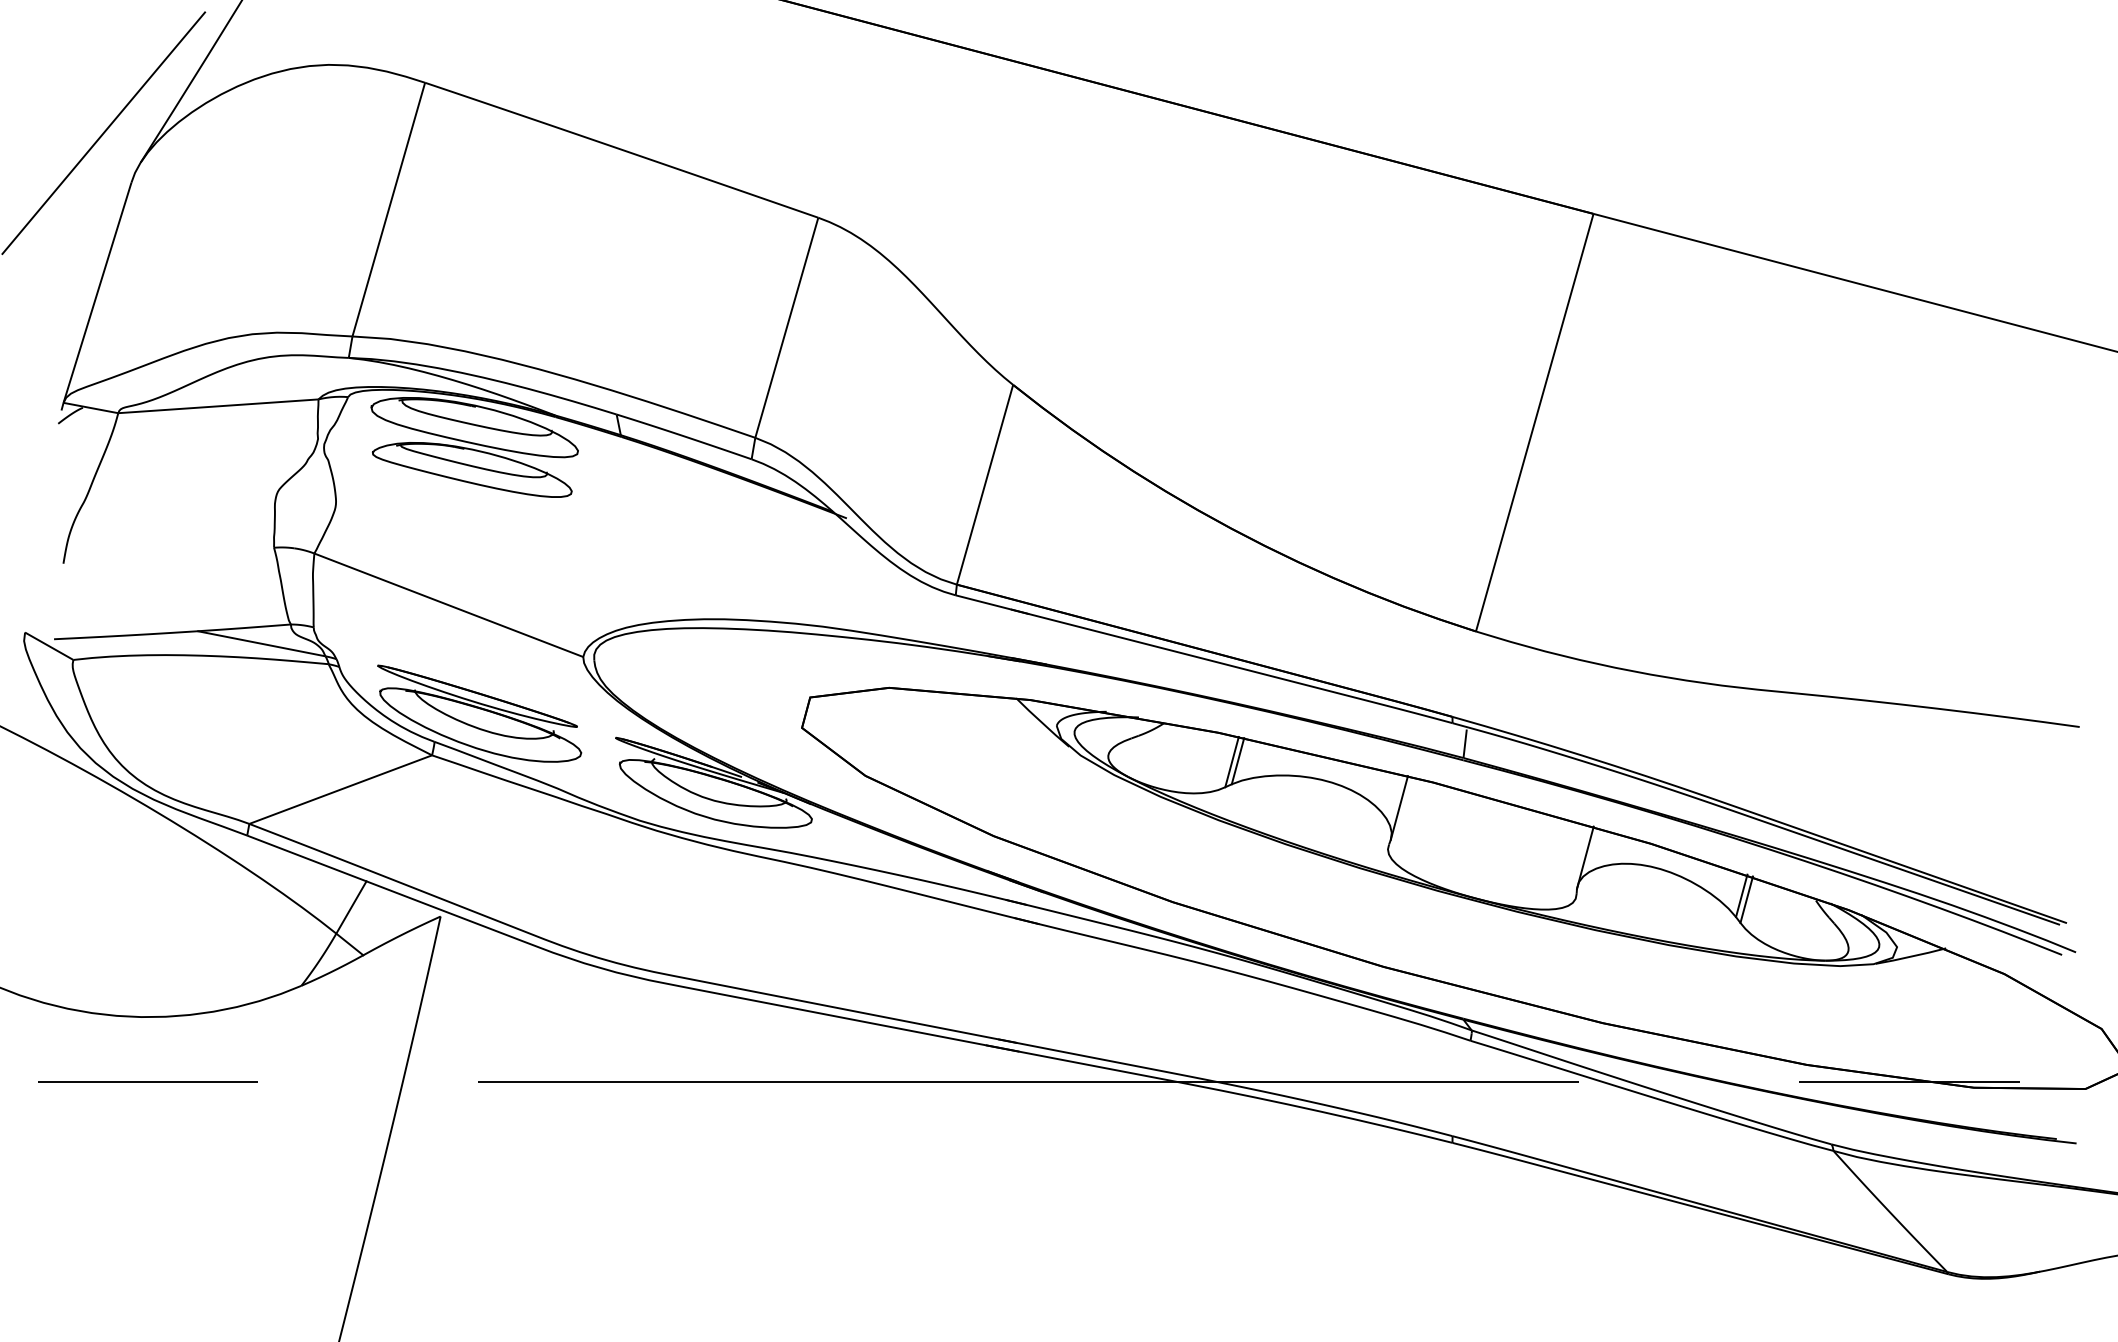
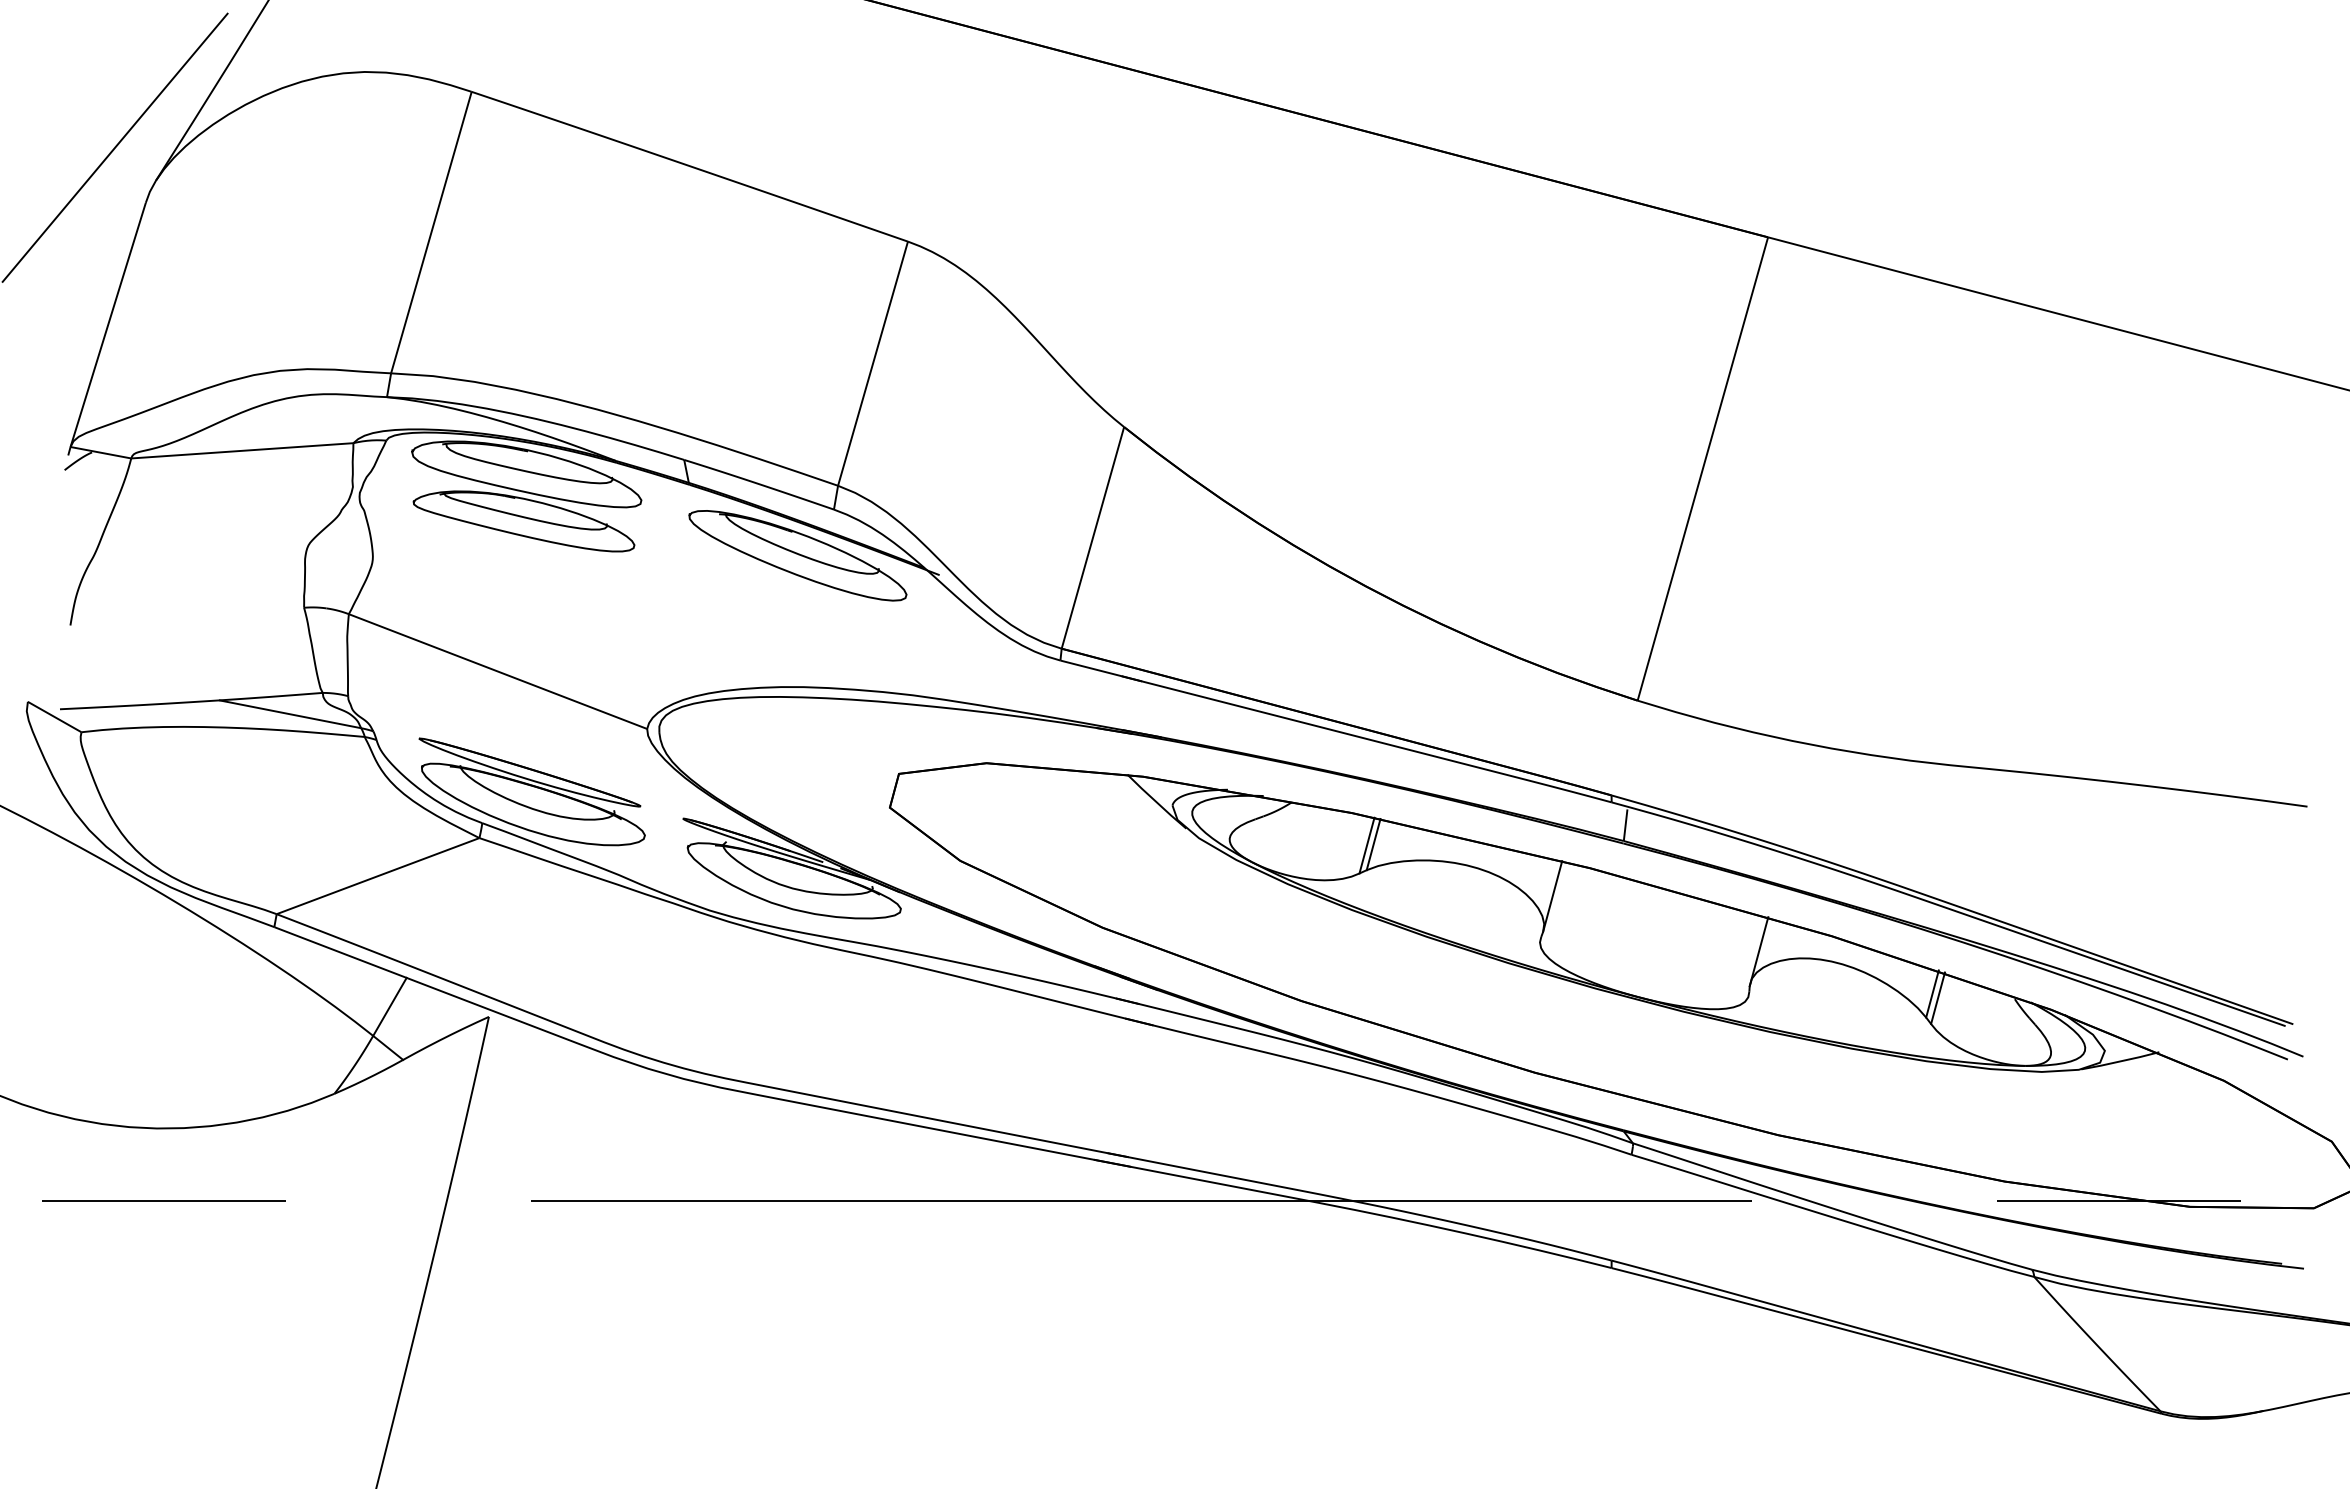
part: (718, 500) -> (797, 555), added

